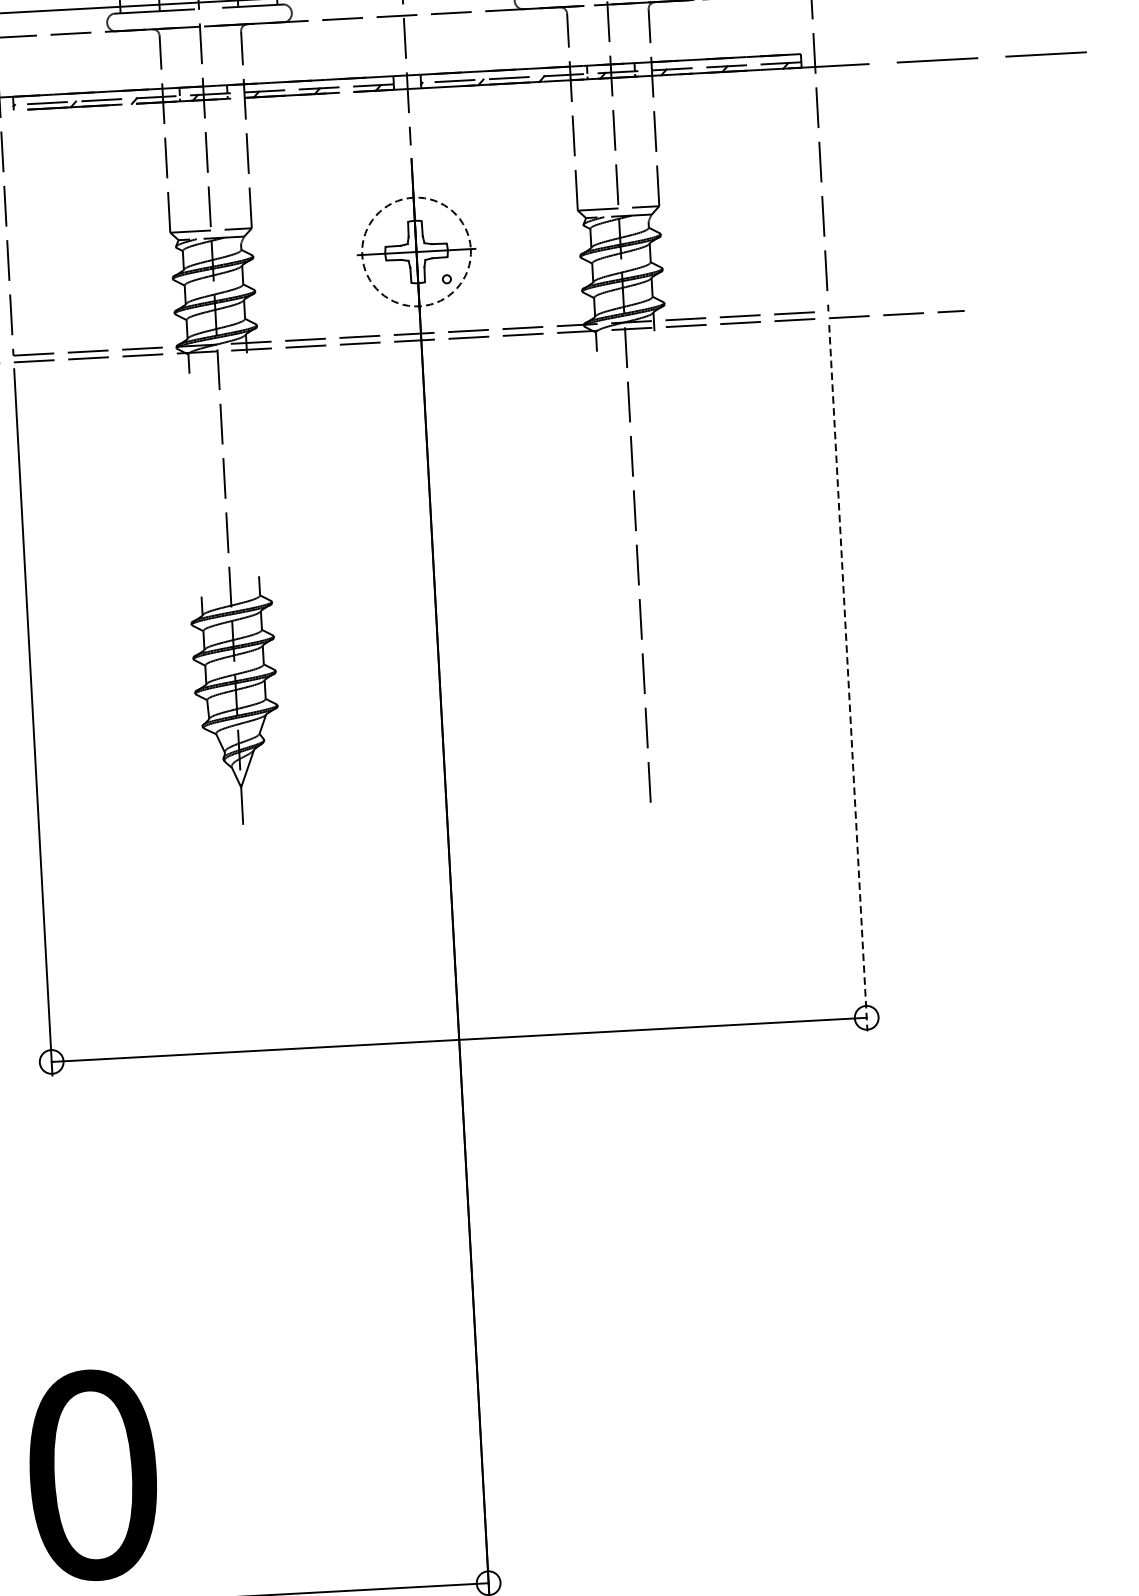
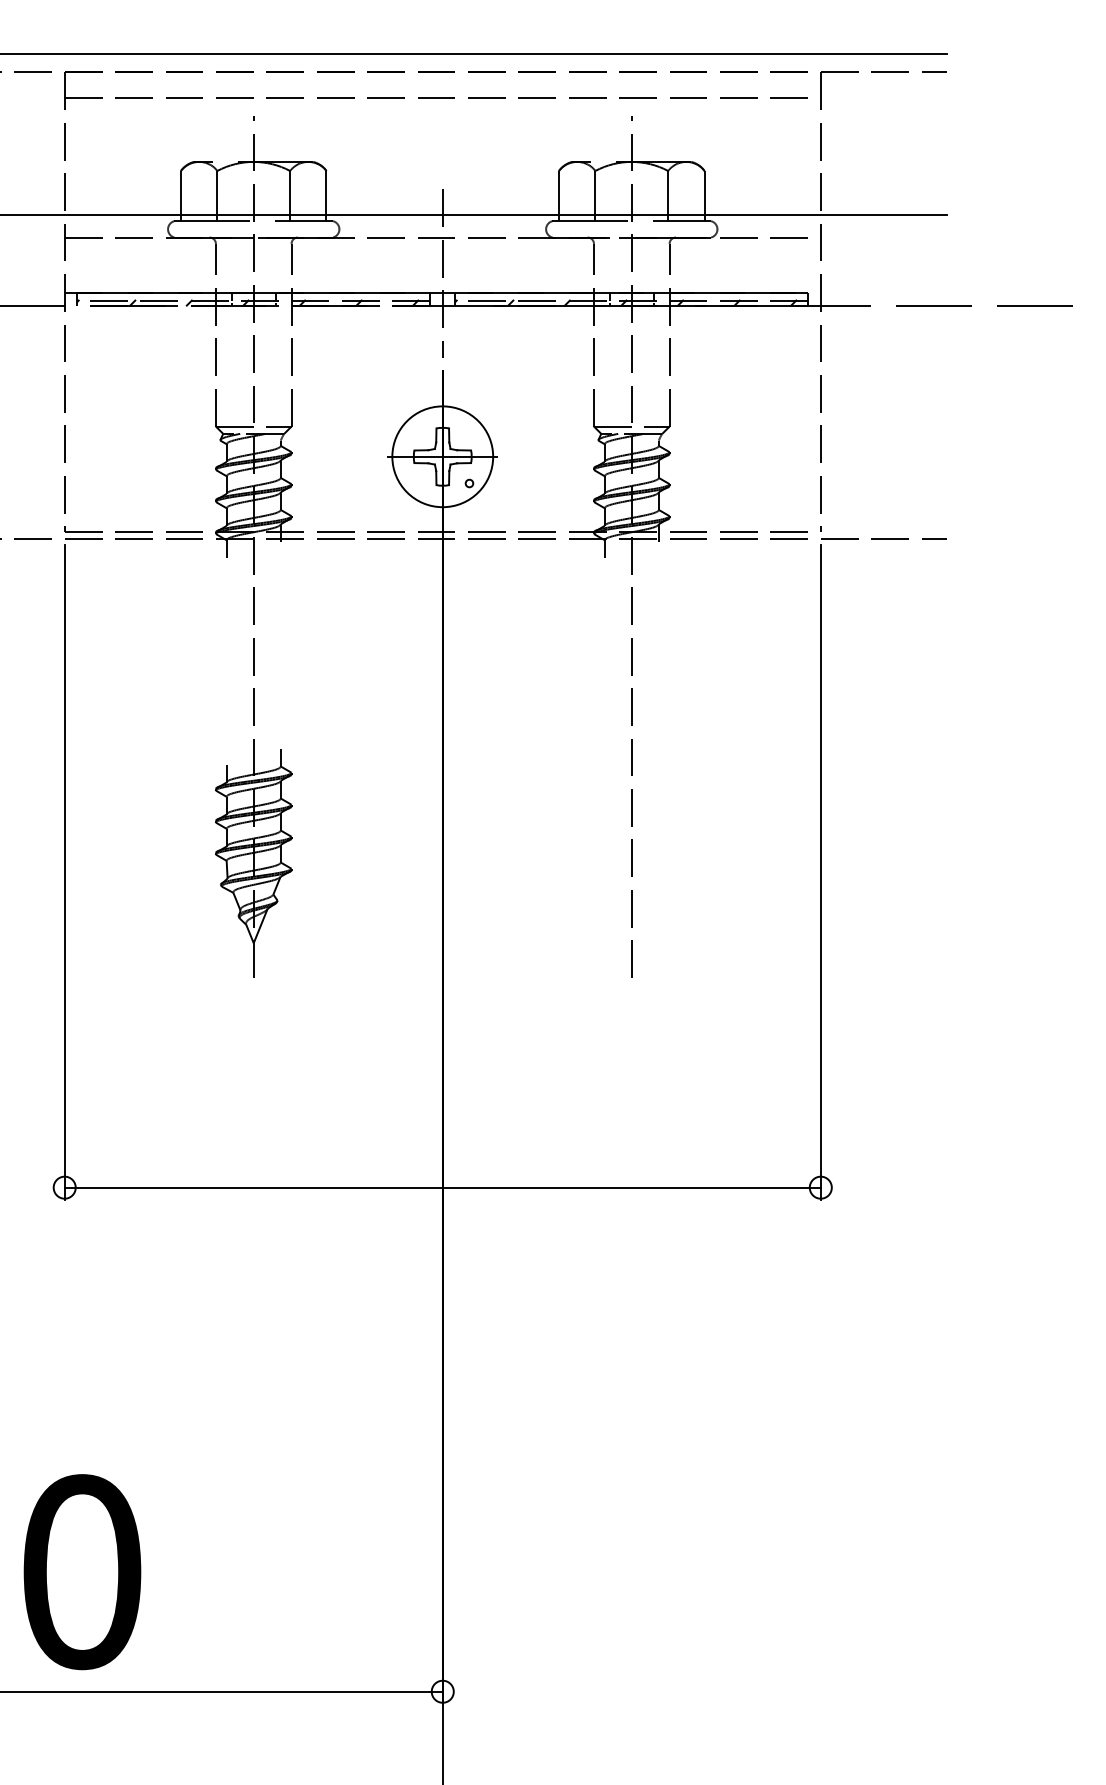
circle: (416, 251) -> (442, 456), dashed -> solid
line: (847, 678) -> (820, 872), dashed -> solid

